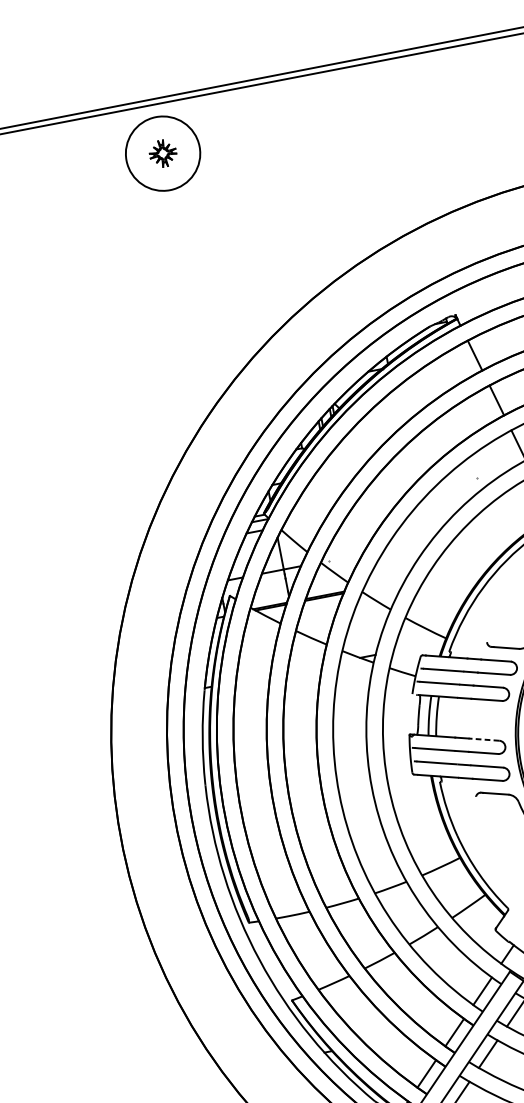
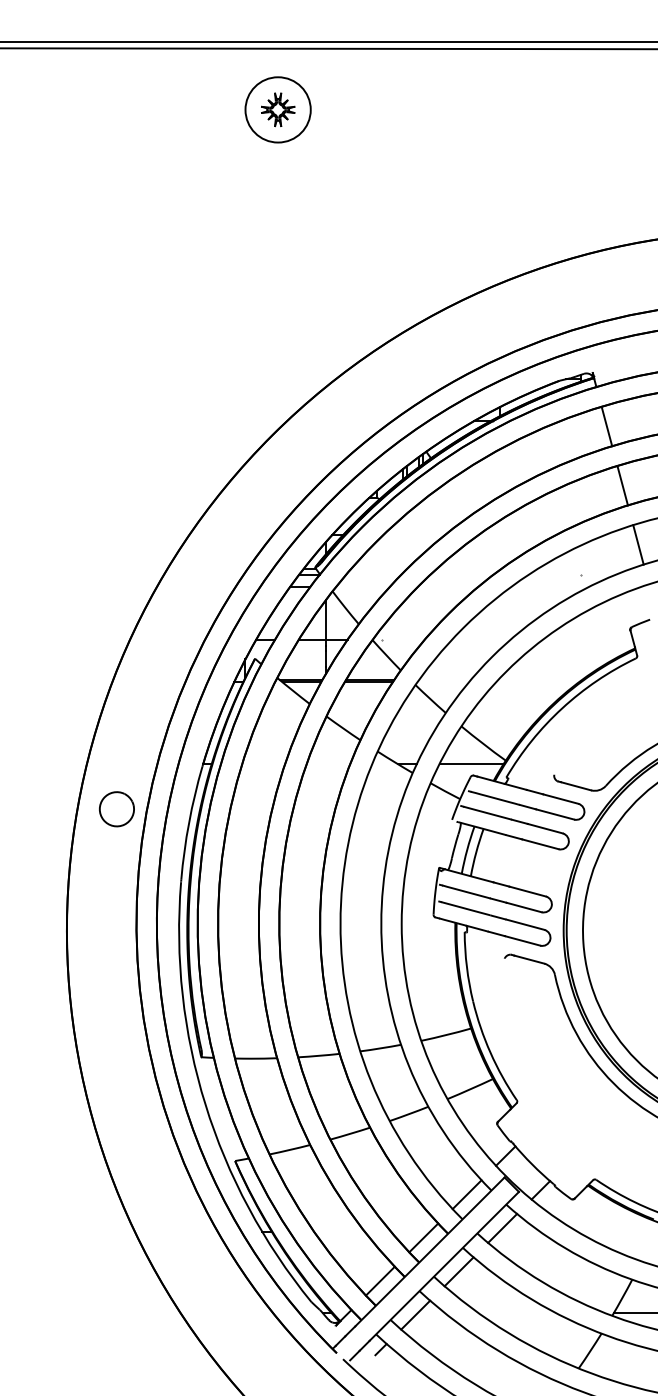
circle: (162, 153) -> (277, 109), size x0.71
line: (419, 646) -> (471, 764), added
part: (142, 737) -> (116, 809), added
line: (483, 739) -> (527, 891), dashed -> solid

